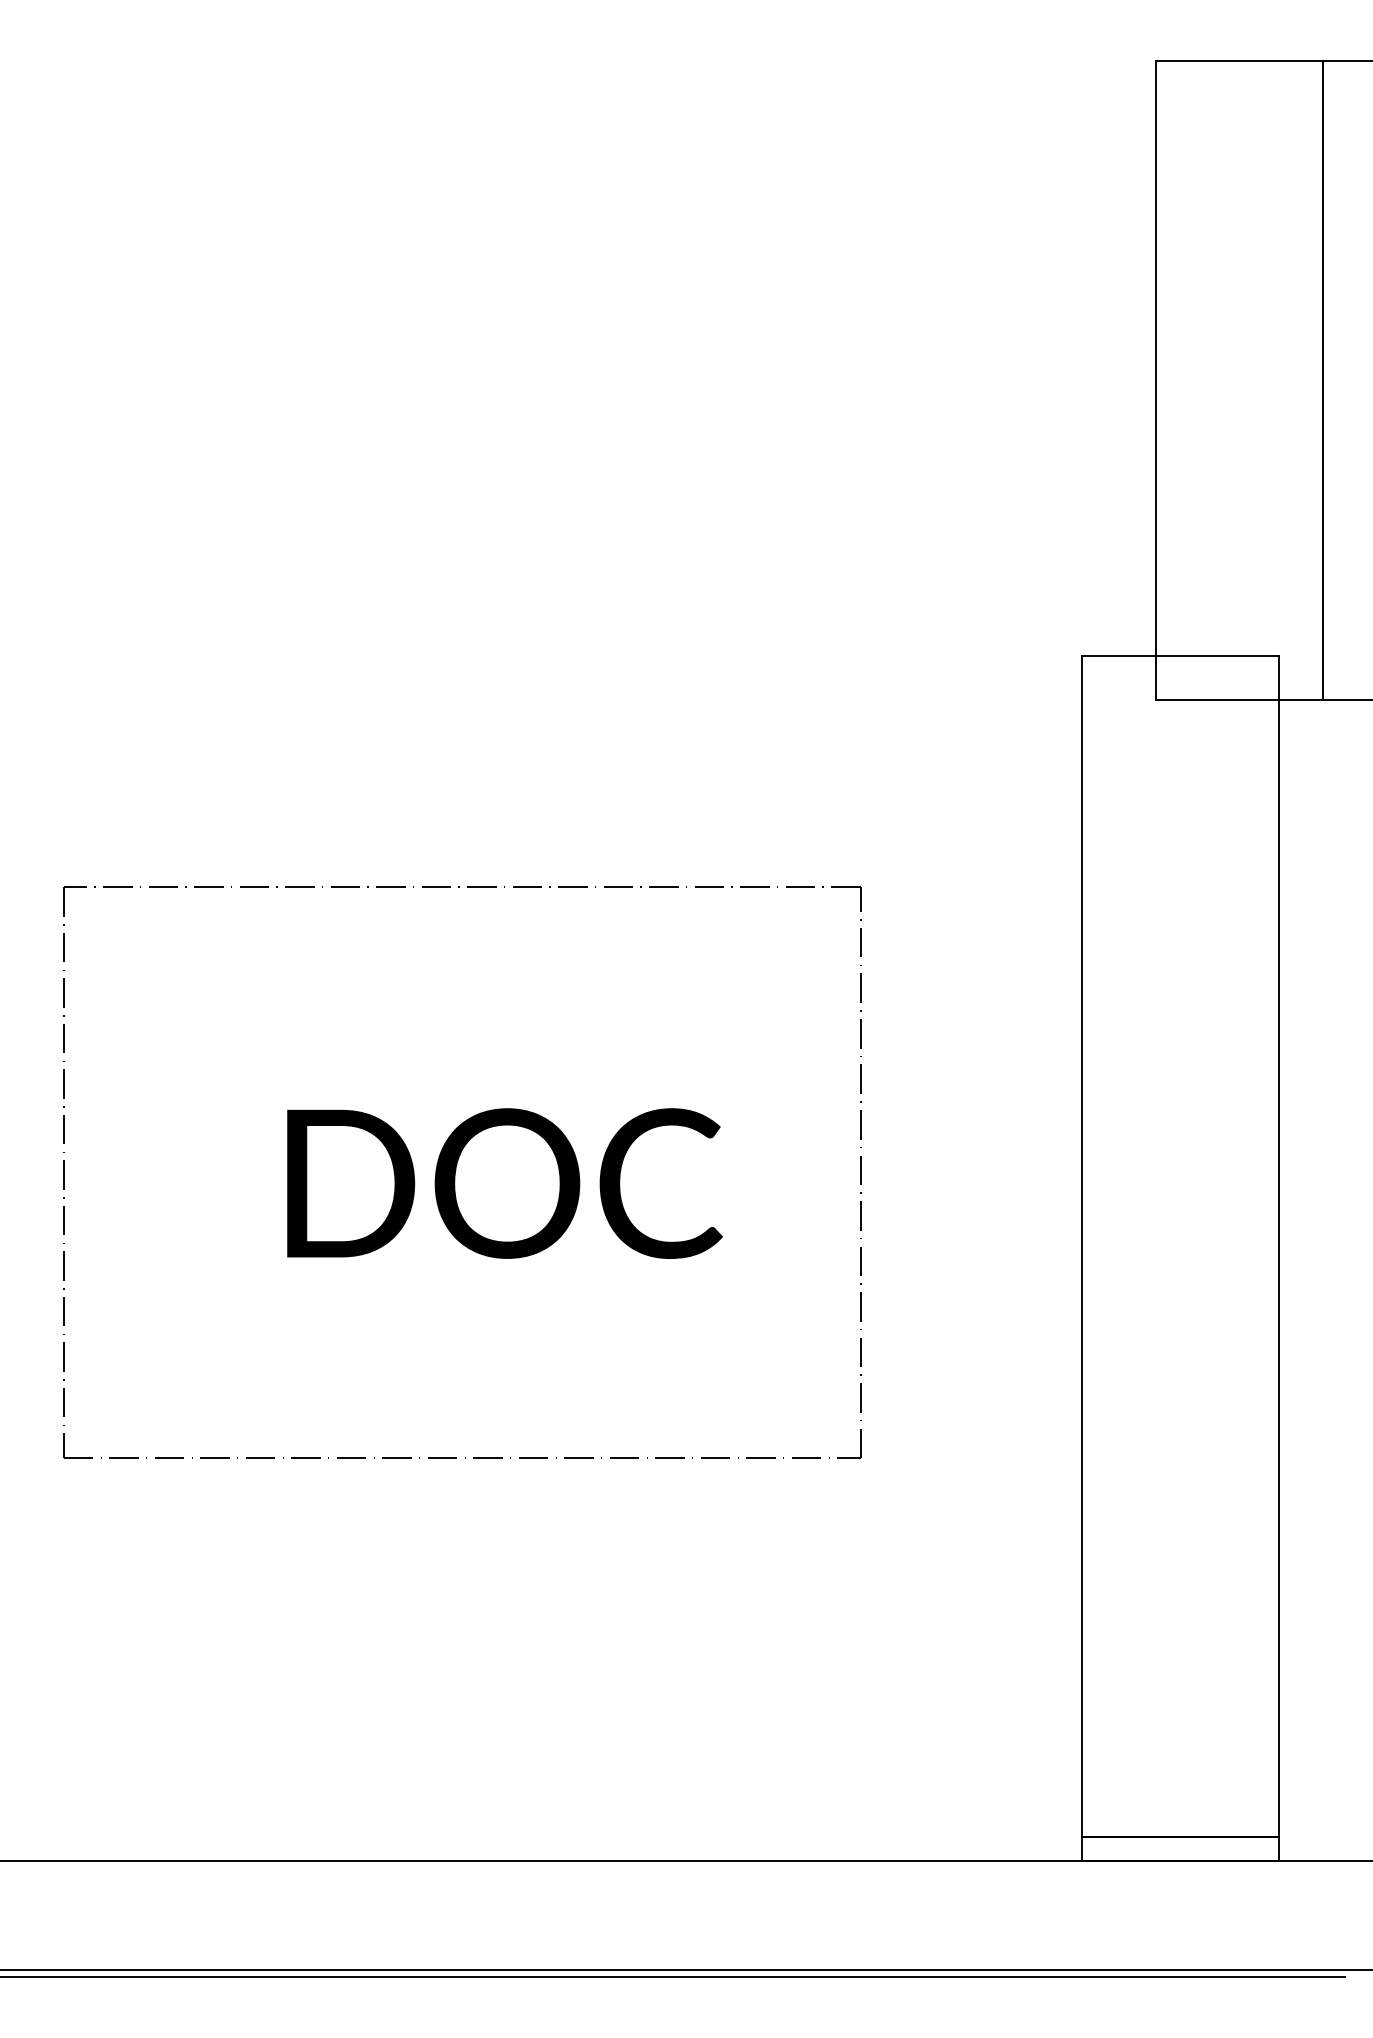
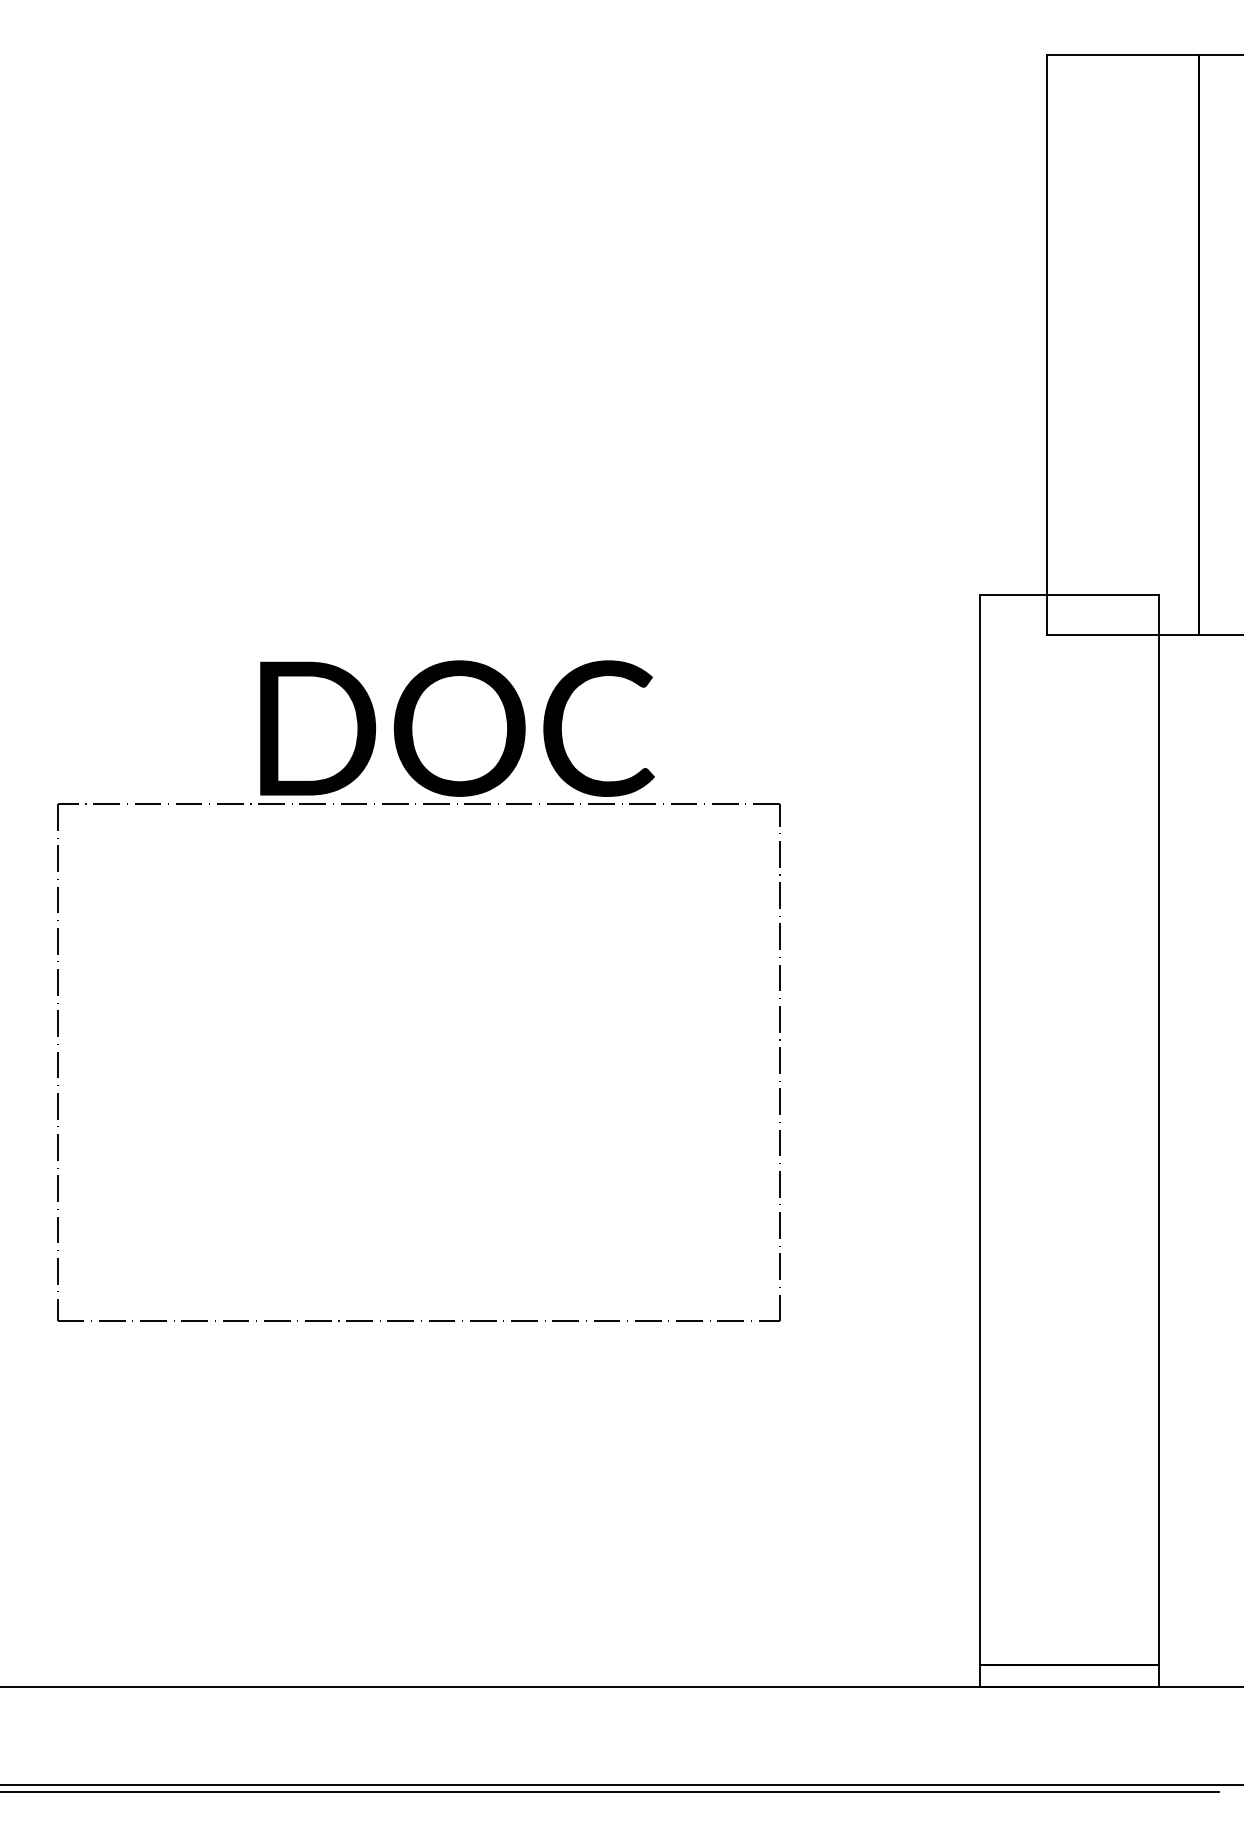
text: (504, 1183) -> (457, 728), moved

